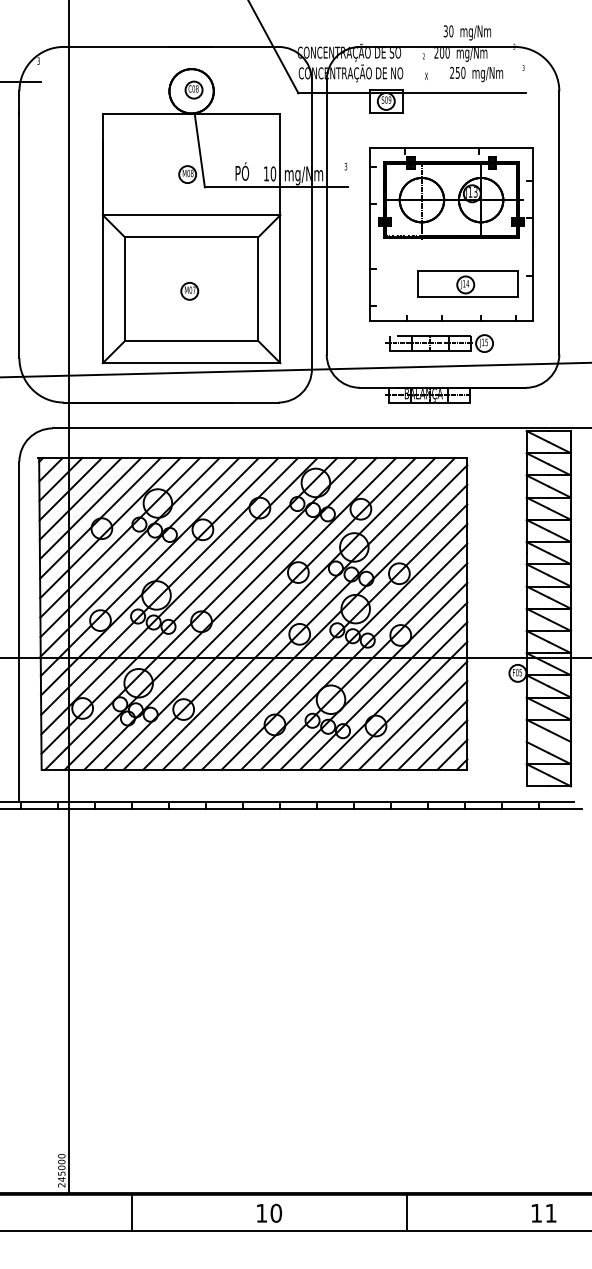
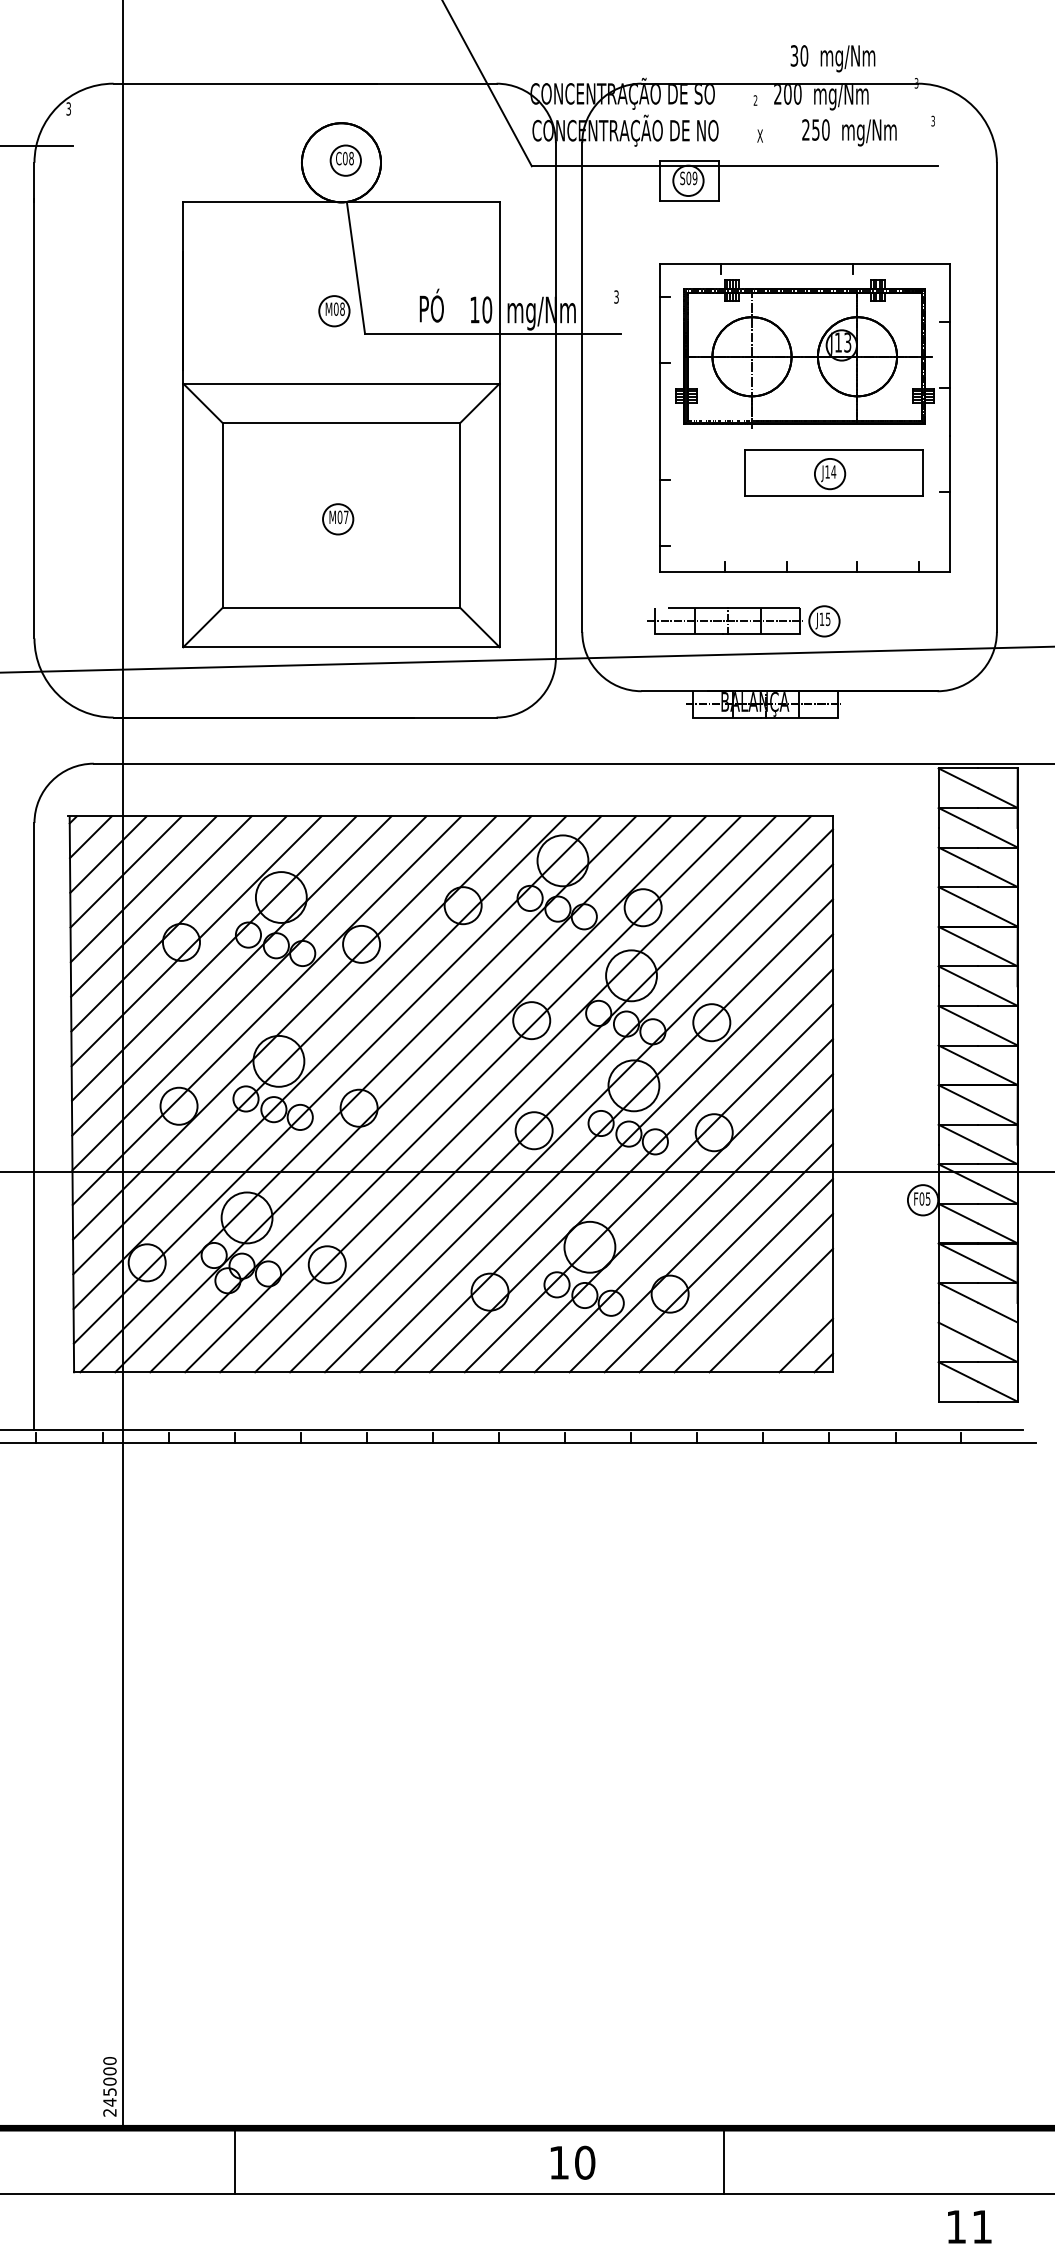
part: (467, 283) -> (833, 471), moved
part: (439, 343) -> (744, 621), moved
line: (442, 744) -> (788, 1327), removed
text: (269, 1212) -> (572, 2161), moved
text: (544, 1213) -> (970, 2227), moved

